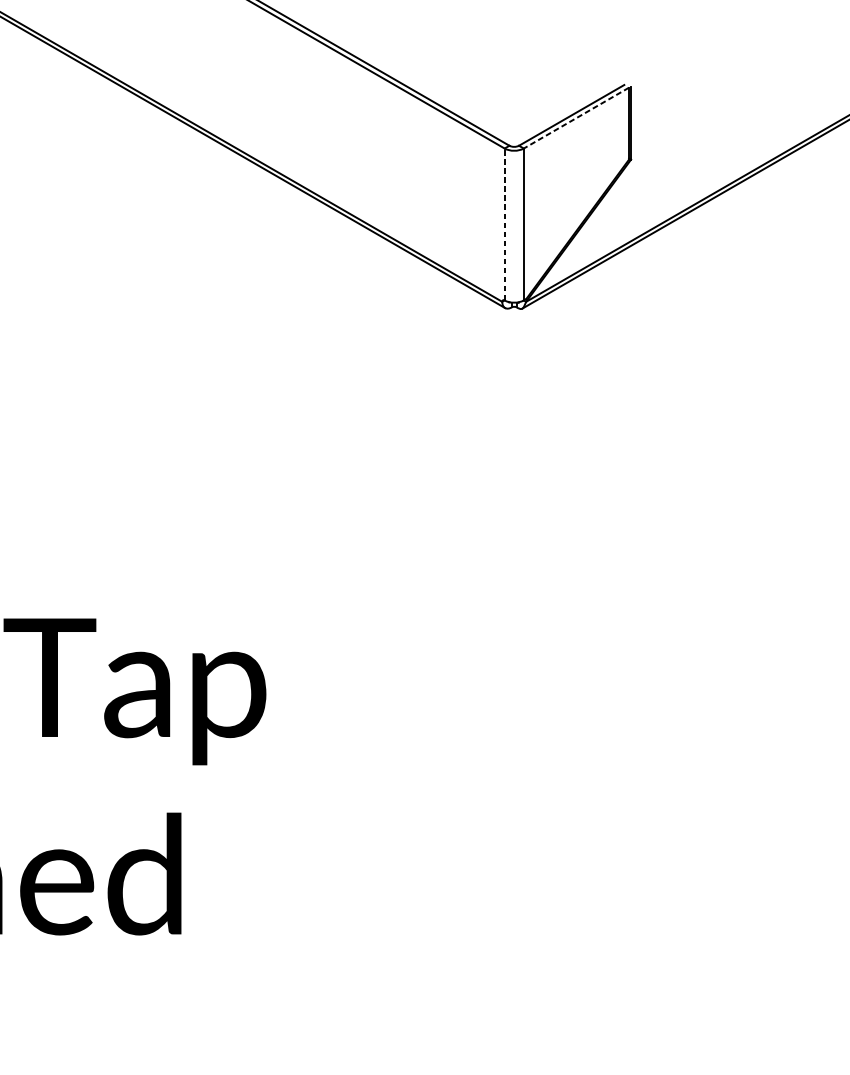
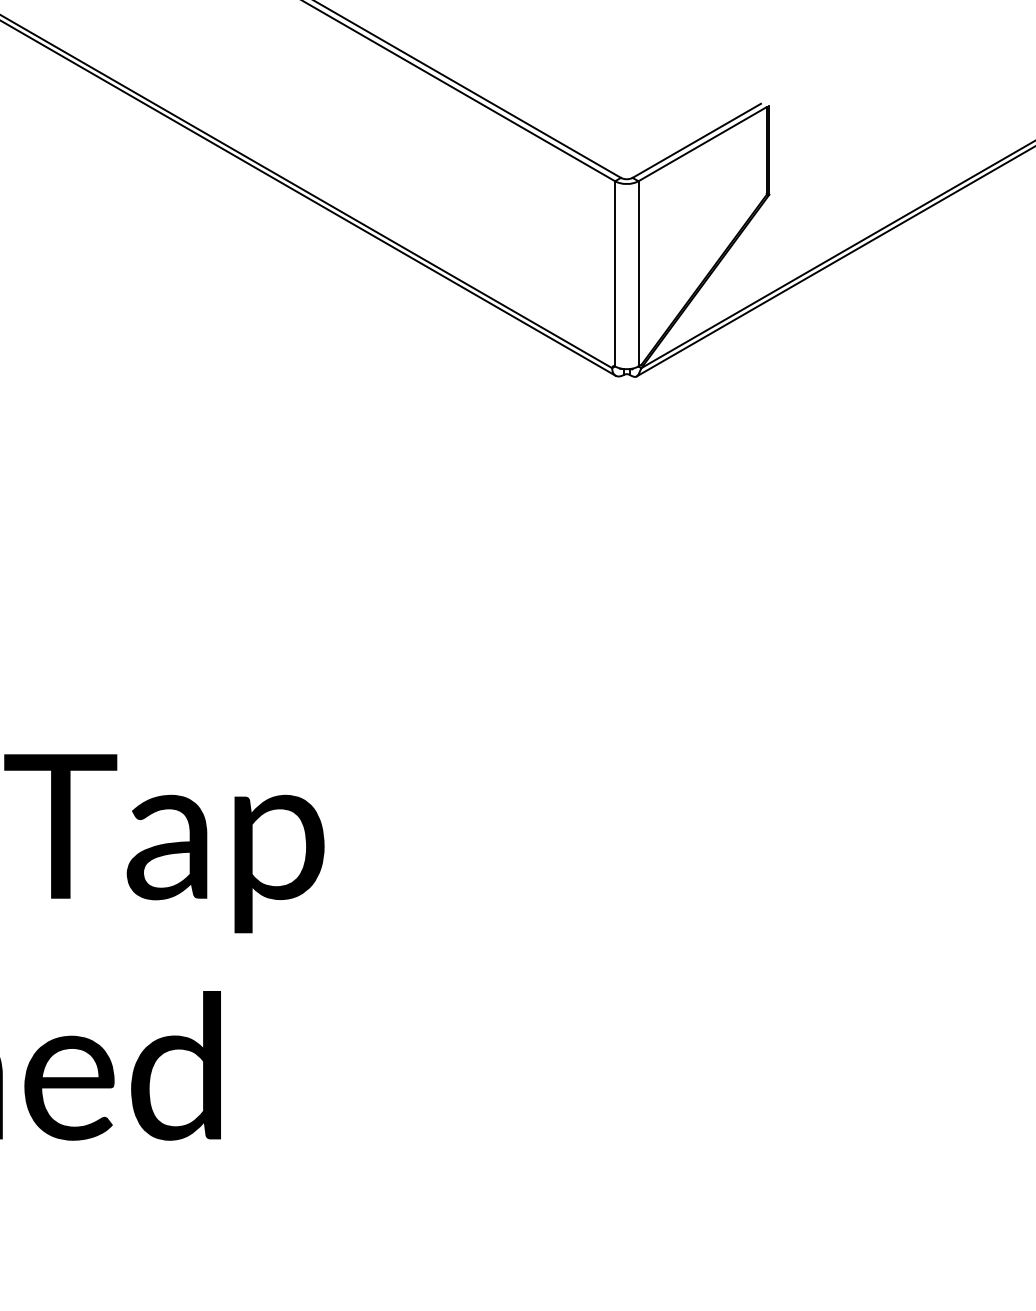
line: (576, 118) -> (702, 144), dashed -> solid
line: (504, 224) -> (615, 273), dashed -> solid

